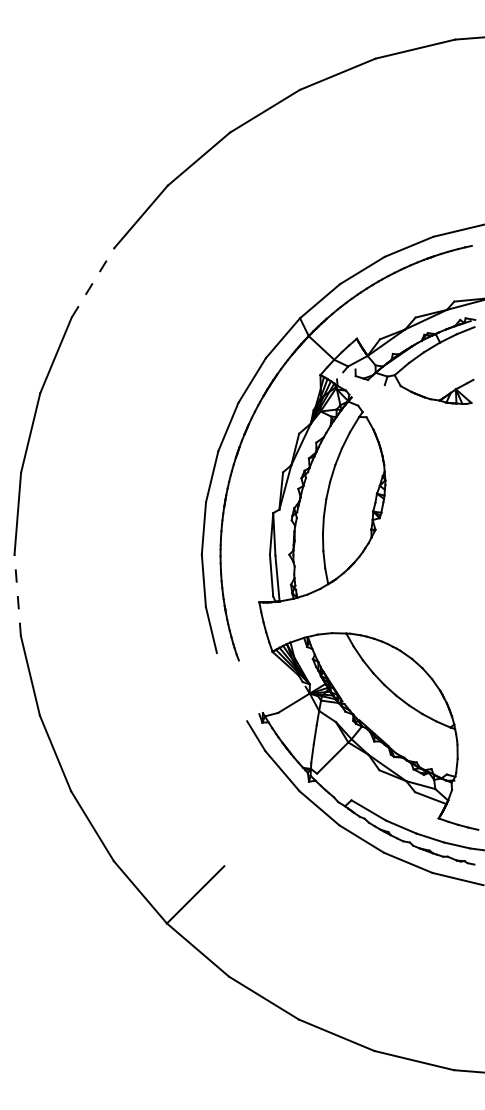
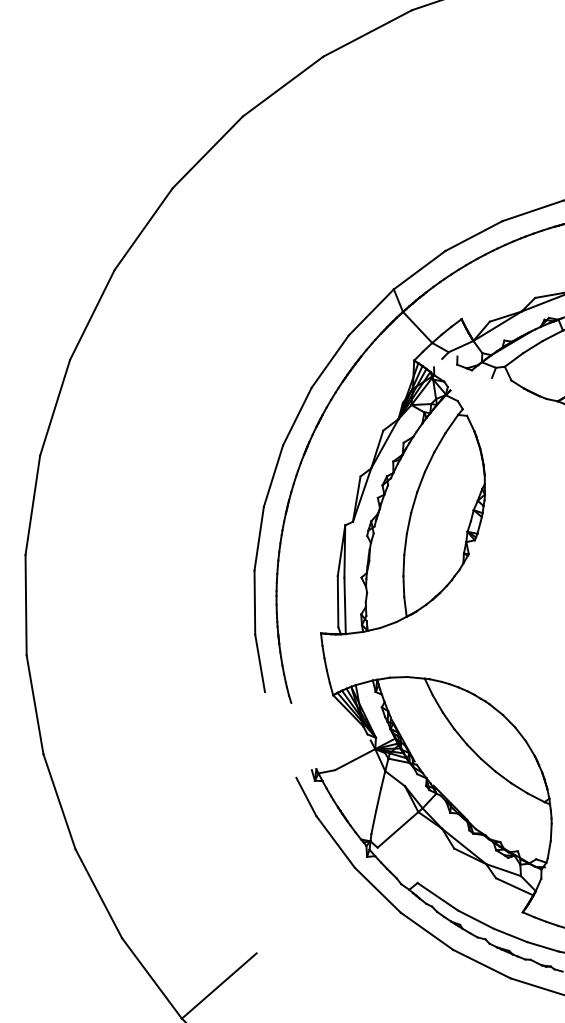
line: (93, 282) -> (144, 228), dashed -> solid
line: (17, 595) -> (25, 605), dashed -> solid

